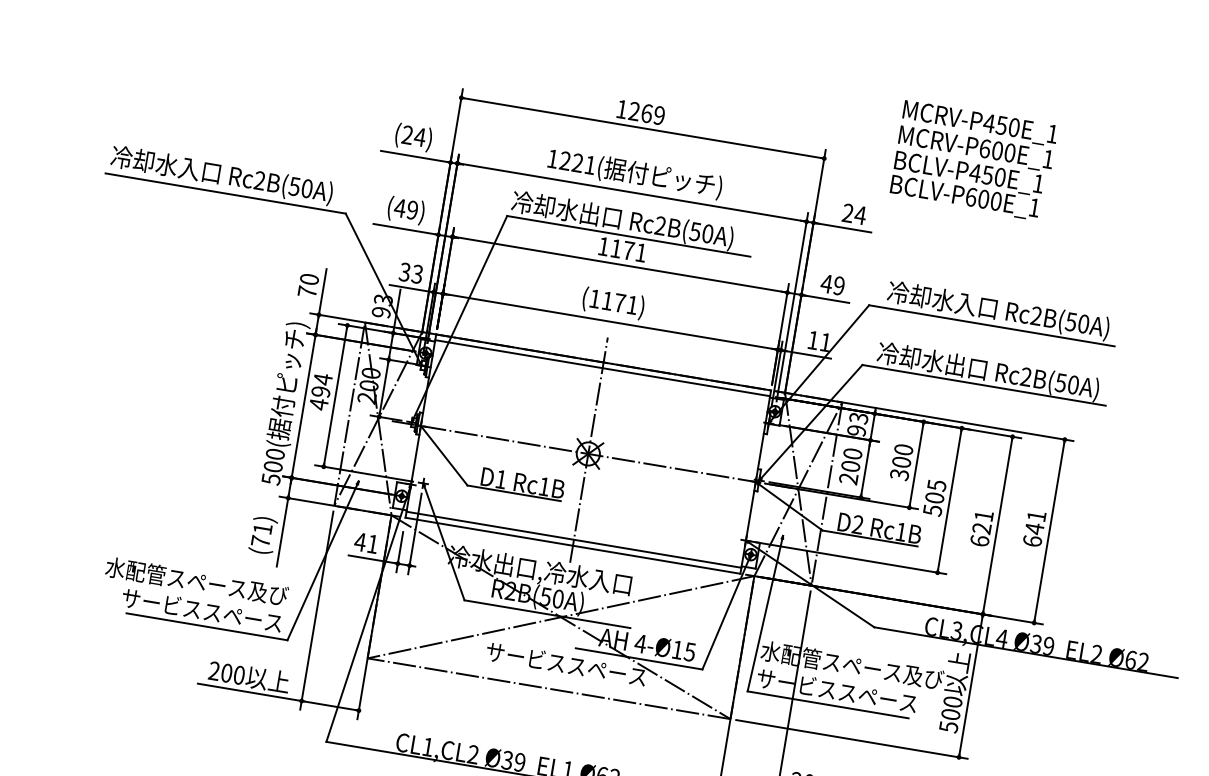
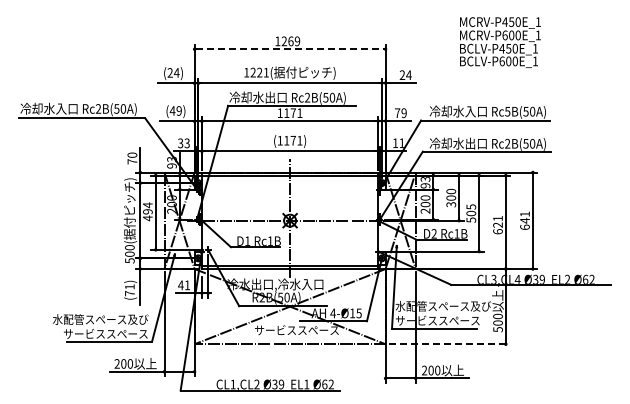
line: (643, 128) -> (290, 49), solid -> dashed
text: (974, 160) -> (500, 42), moved
text: (826, 282) -> (397, 112), 49 -> 79
text: (1036, 315) -> (507, 111), Rc2B(50A) -> Rc5B(50A)
line: (851, 739) -> (449, 344), solid -> dashed

